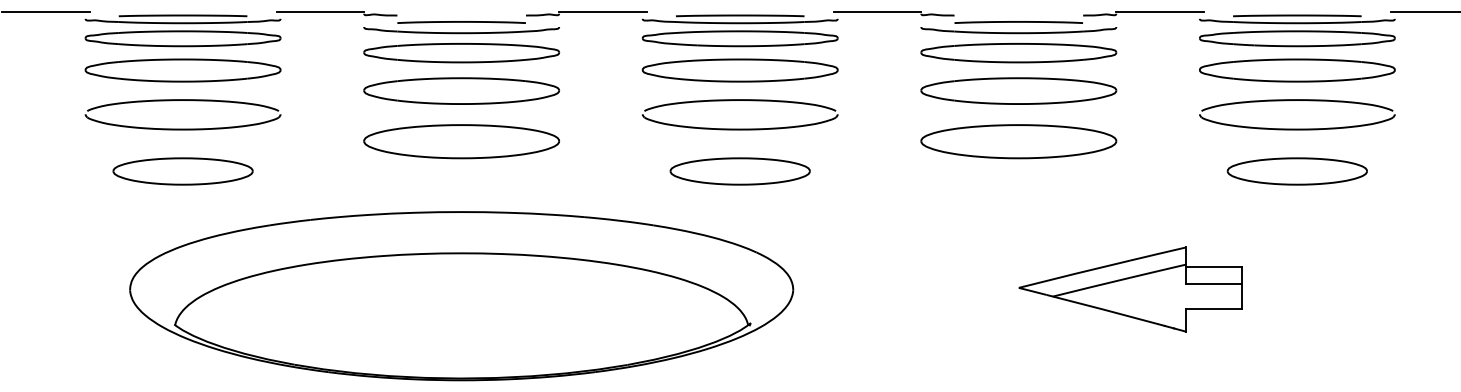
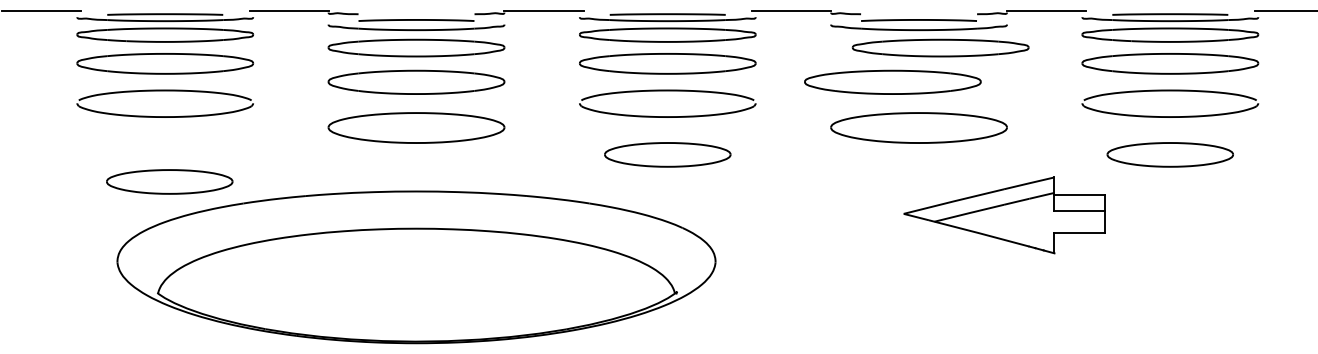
part: (1018, 53) -> (940, 48), moved
part: (1018, 90) -> (892, 81), moved
part: (182, 171) -> (169, 181), moved
part: (1130, 289) -> (1004, 215), moved

